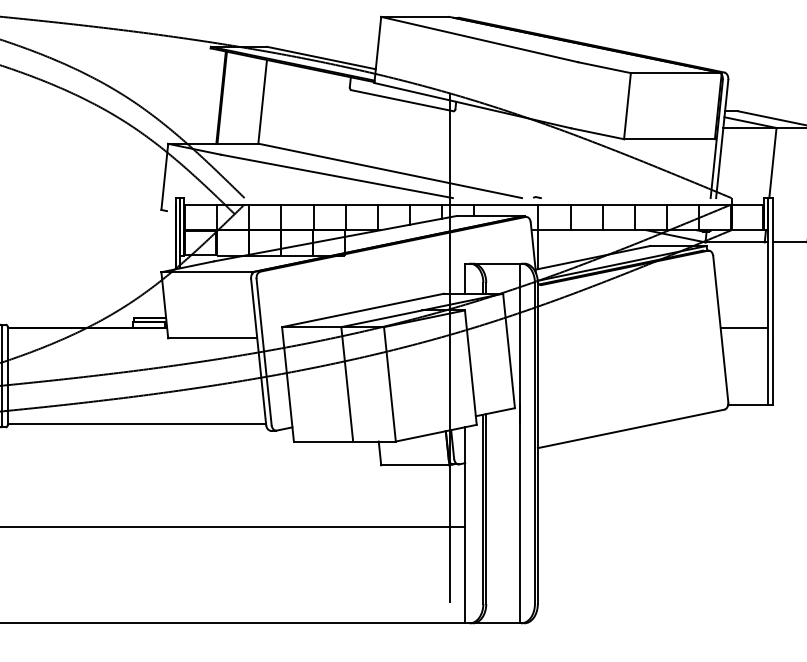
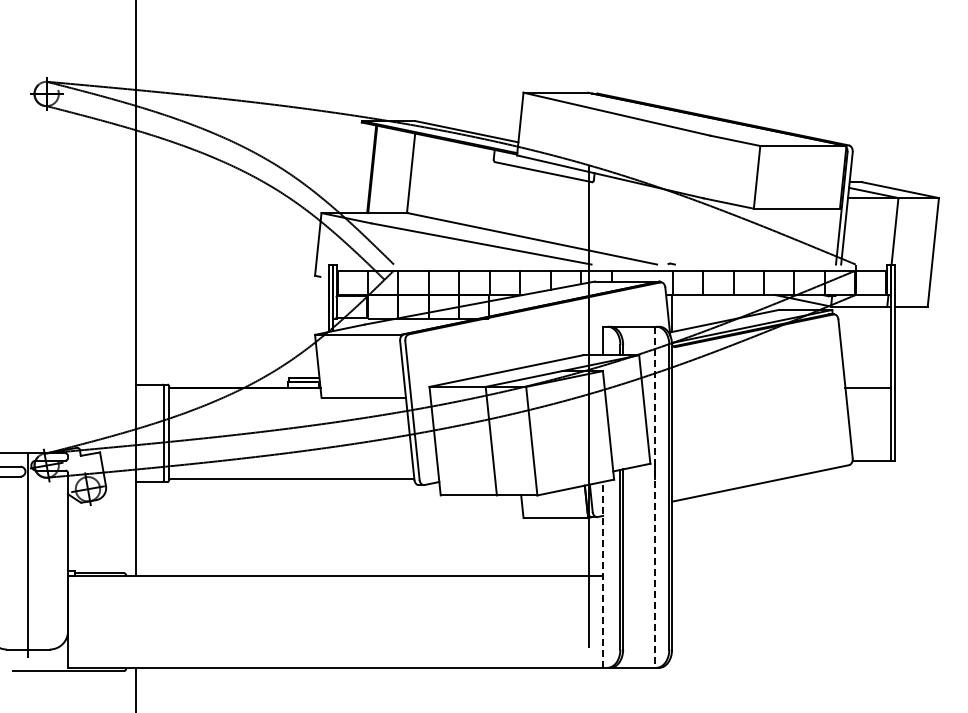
line: (519, 443) -> (654, 497), solid -> dashed
line: (465, 524) -> (603, 574), solid -> dashed

